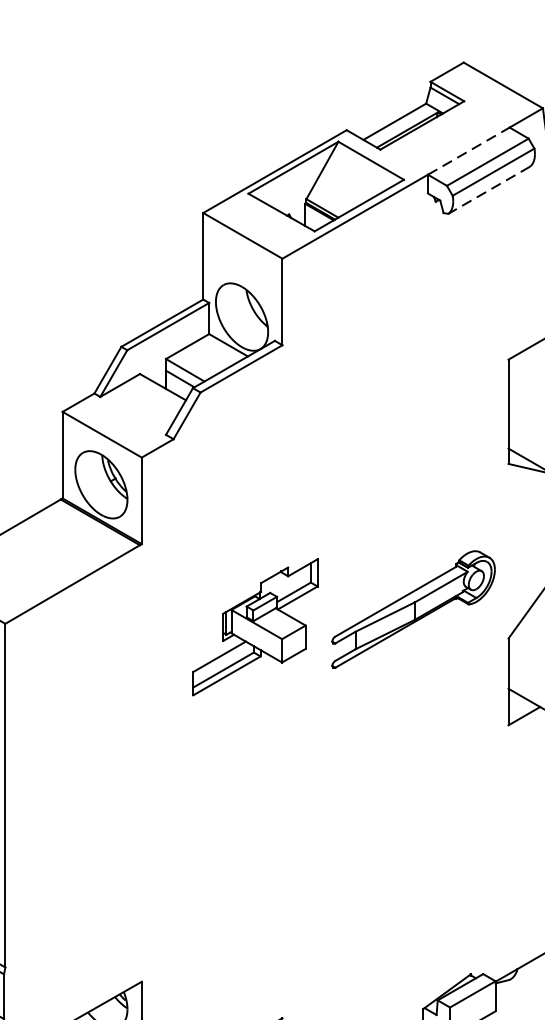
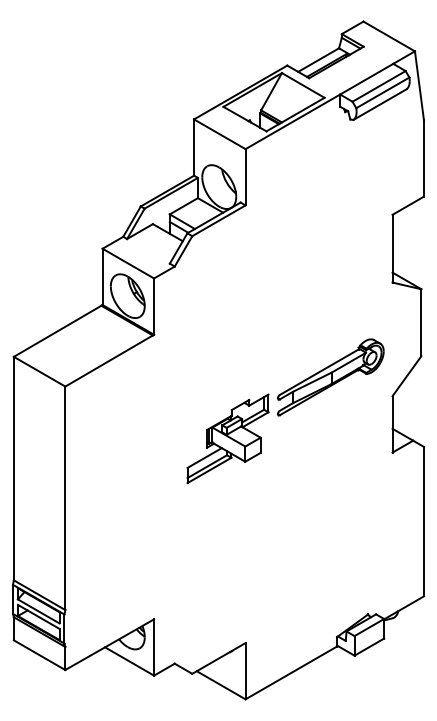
line: (468, 151) -> (366, 79), dashed -> solid
line: (489, 190) -> (380, 104), dashed -> solid
part: (254, 626) -> (227, 438), moved

